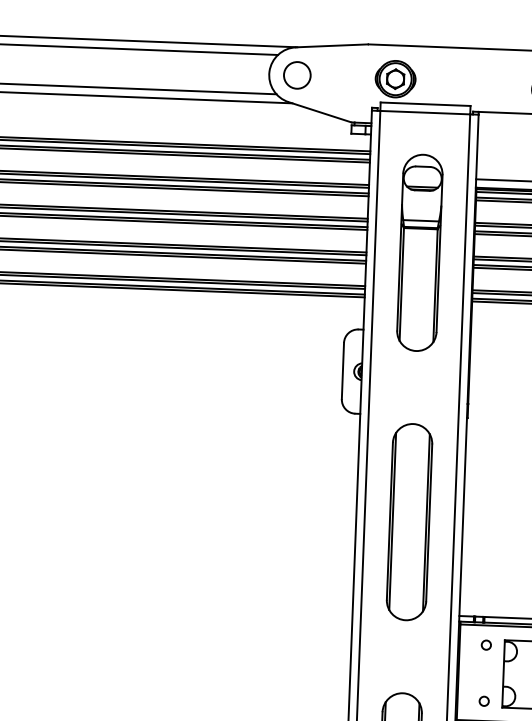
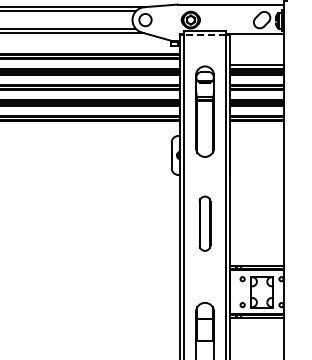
line: (426, 113) -> (205, 35), solid -> dashed
part: (418, 252) -> (204, 111), moved
part: (408, 521) -> (204, 223), size x0.6

